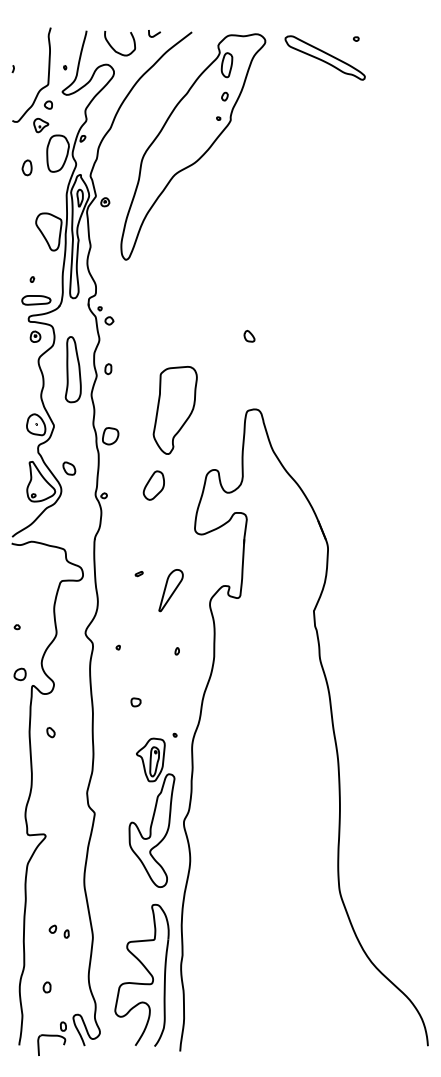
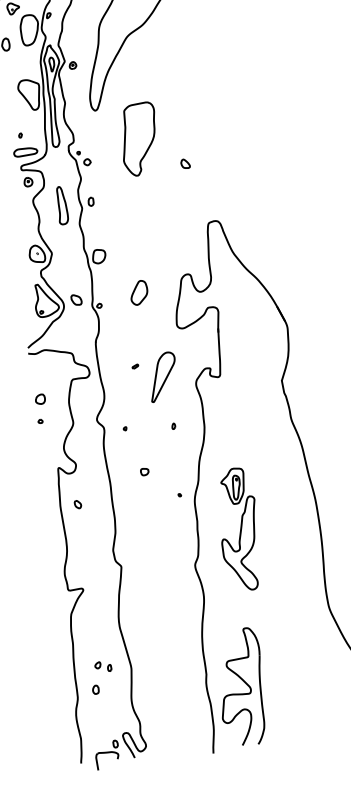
part: (249, 336) -> (185, 163), moved
part: (72, 369) -> (61, 205), size x0.7
part: (174, 410) -> (138, 139), moved
part: (69, 468) -> (76, 299), moved
part: (170, 590) -> (162, 377), size x1.4
part: (19, 674) -> (39, 399), moved
part: (151, 812) -> (238, 529), moved
part: (145, 969) -> (243, 682), moved
part: (46, 987) -> (95, 689), moved

